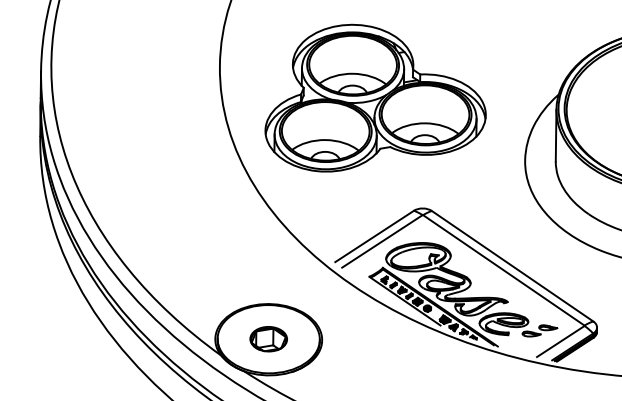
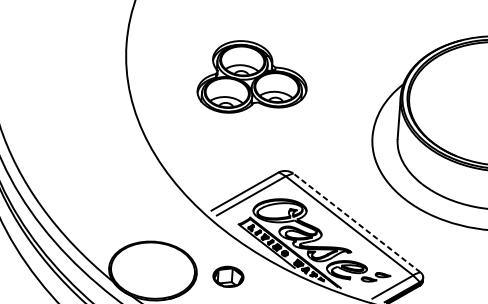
part: (375, 97) -> (252, 77), size x0.6
line: (512, 266) -> (356, 223), solid -> dashed
part: (268, 339) -> (228, 277), moved

